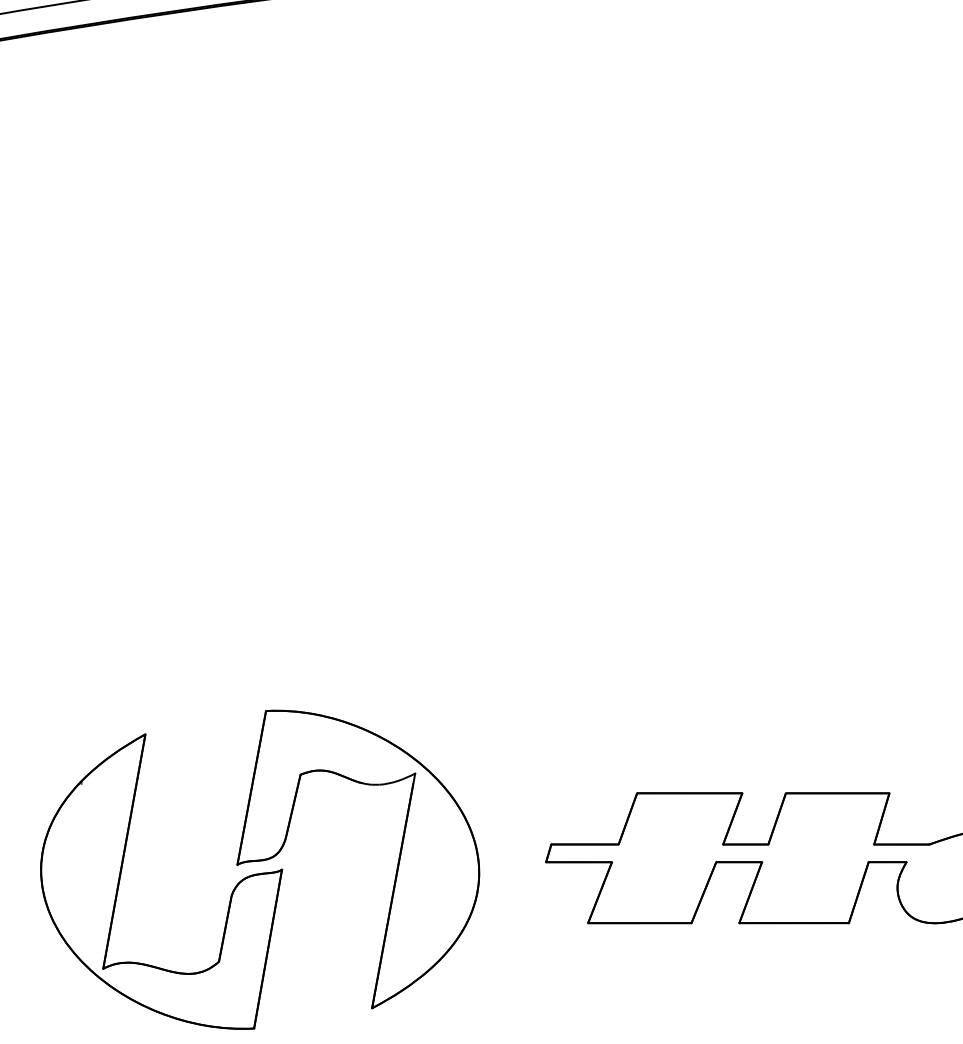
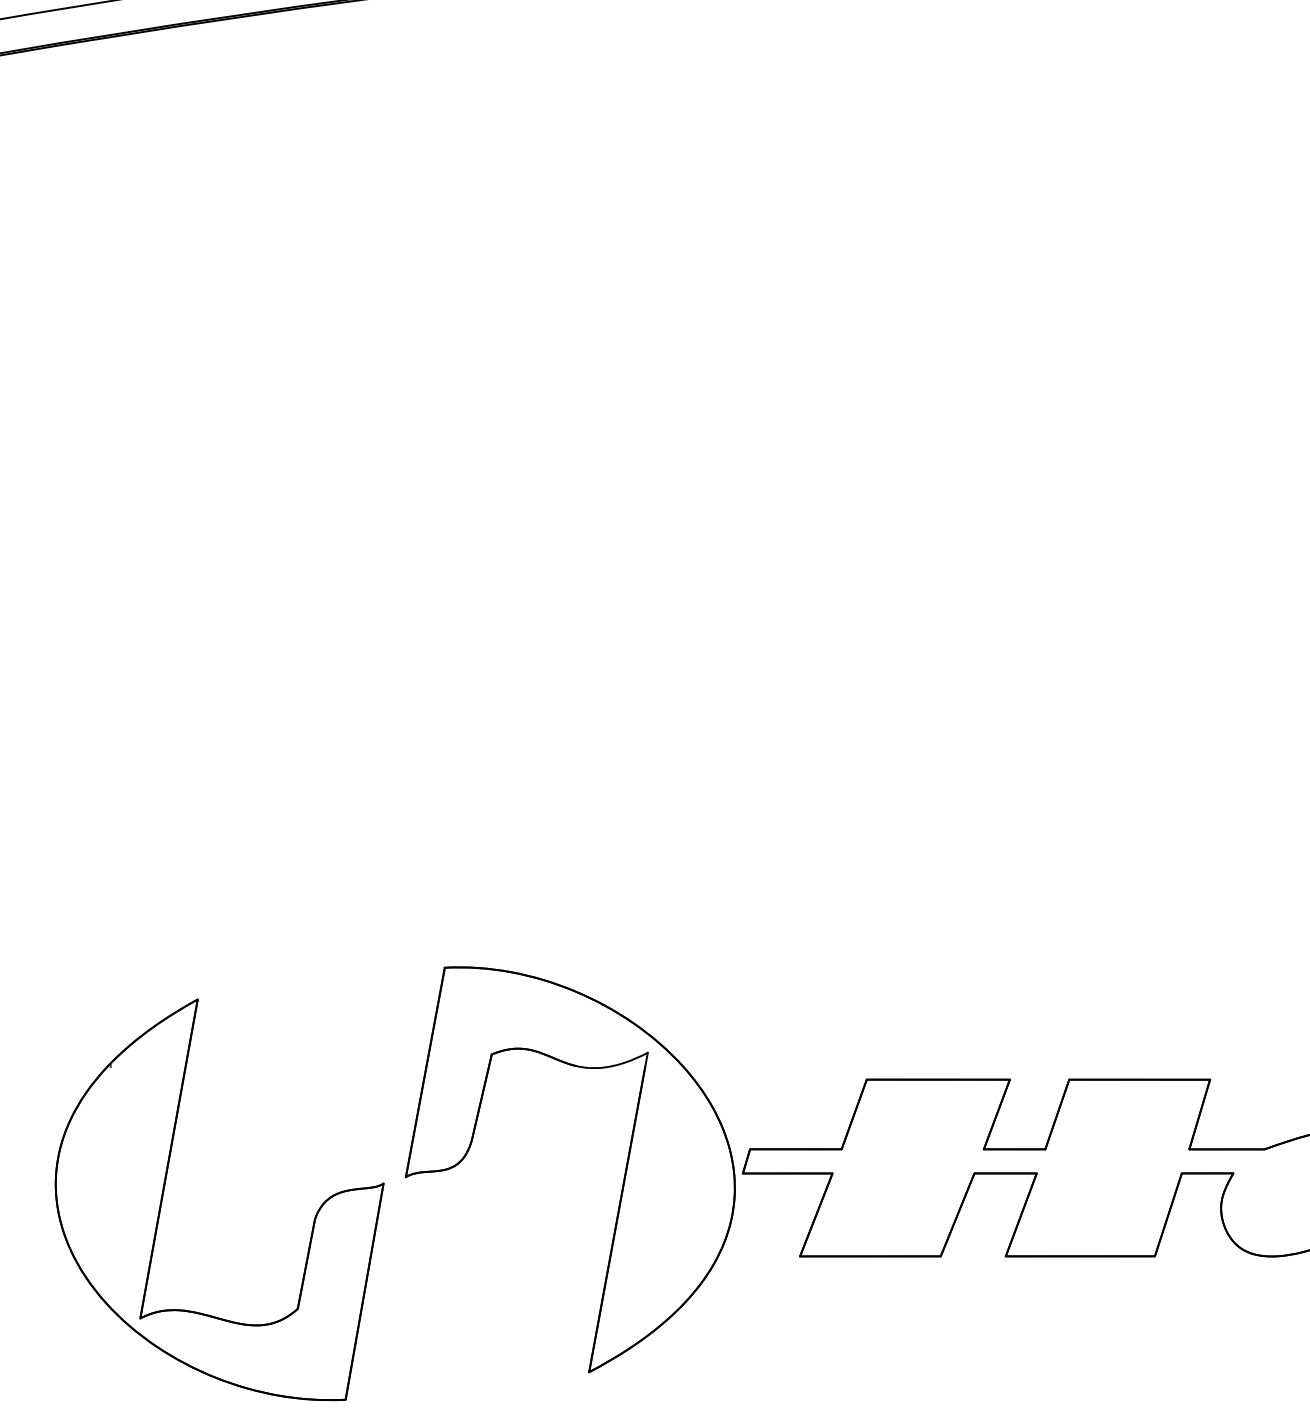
part: (397, 865) -> (623, 1178), moved

